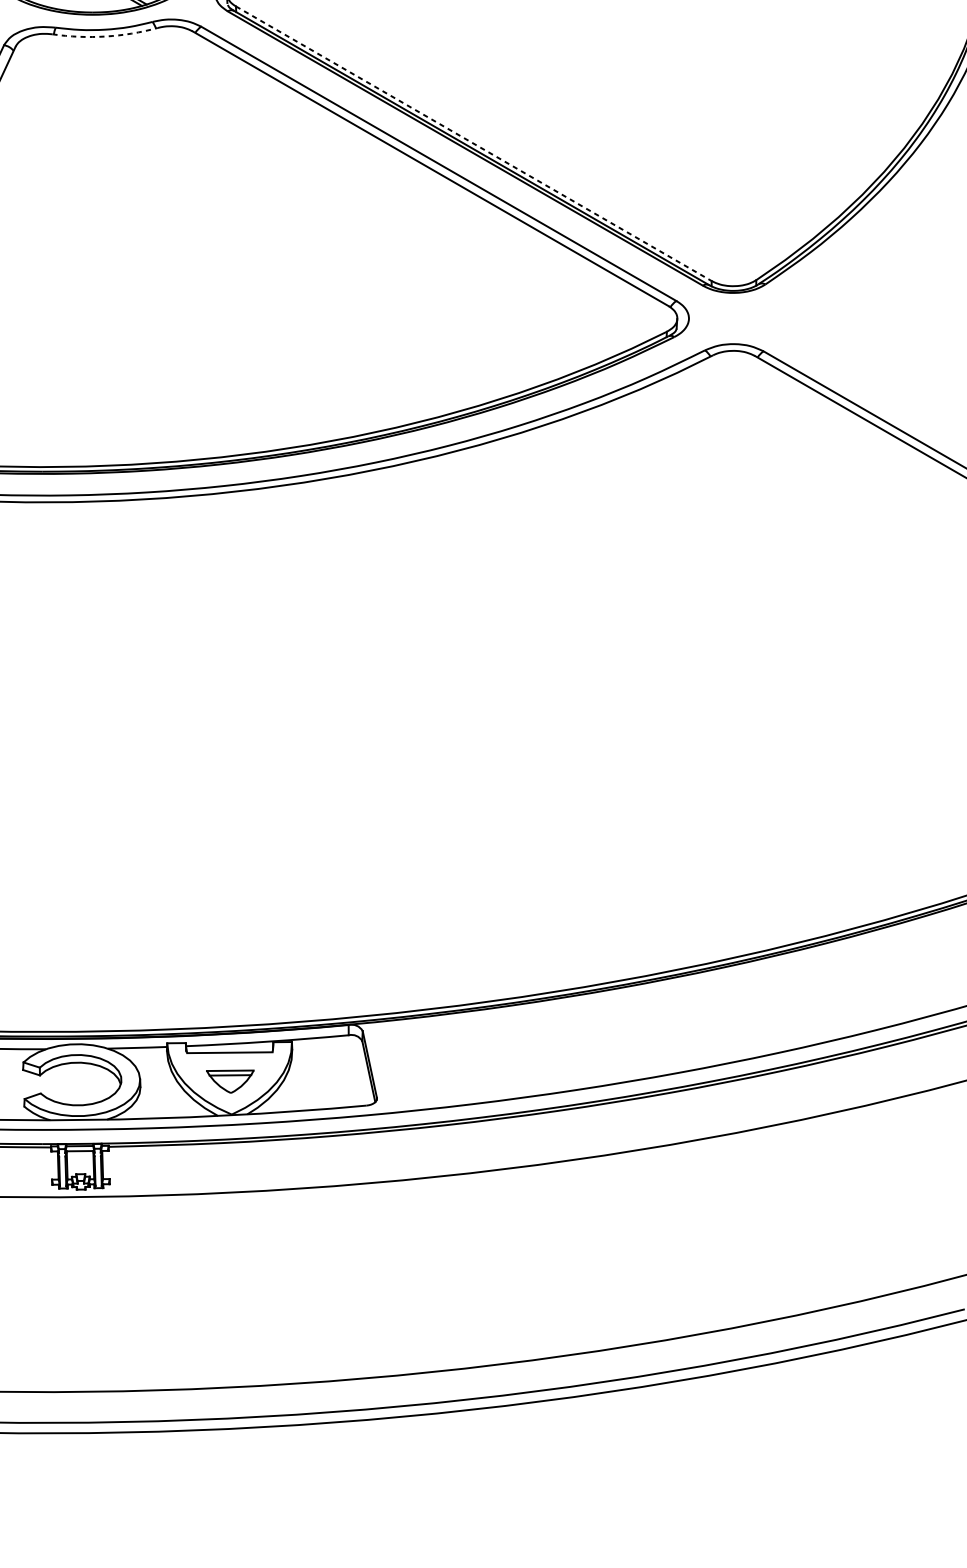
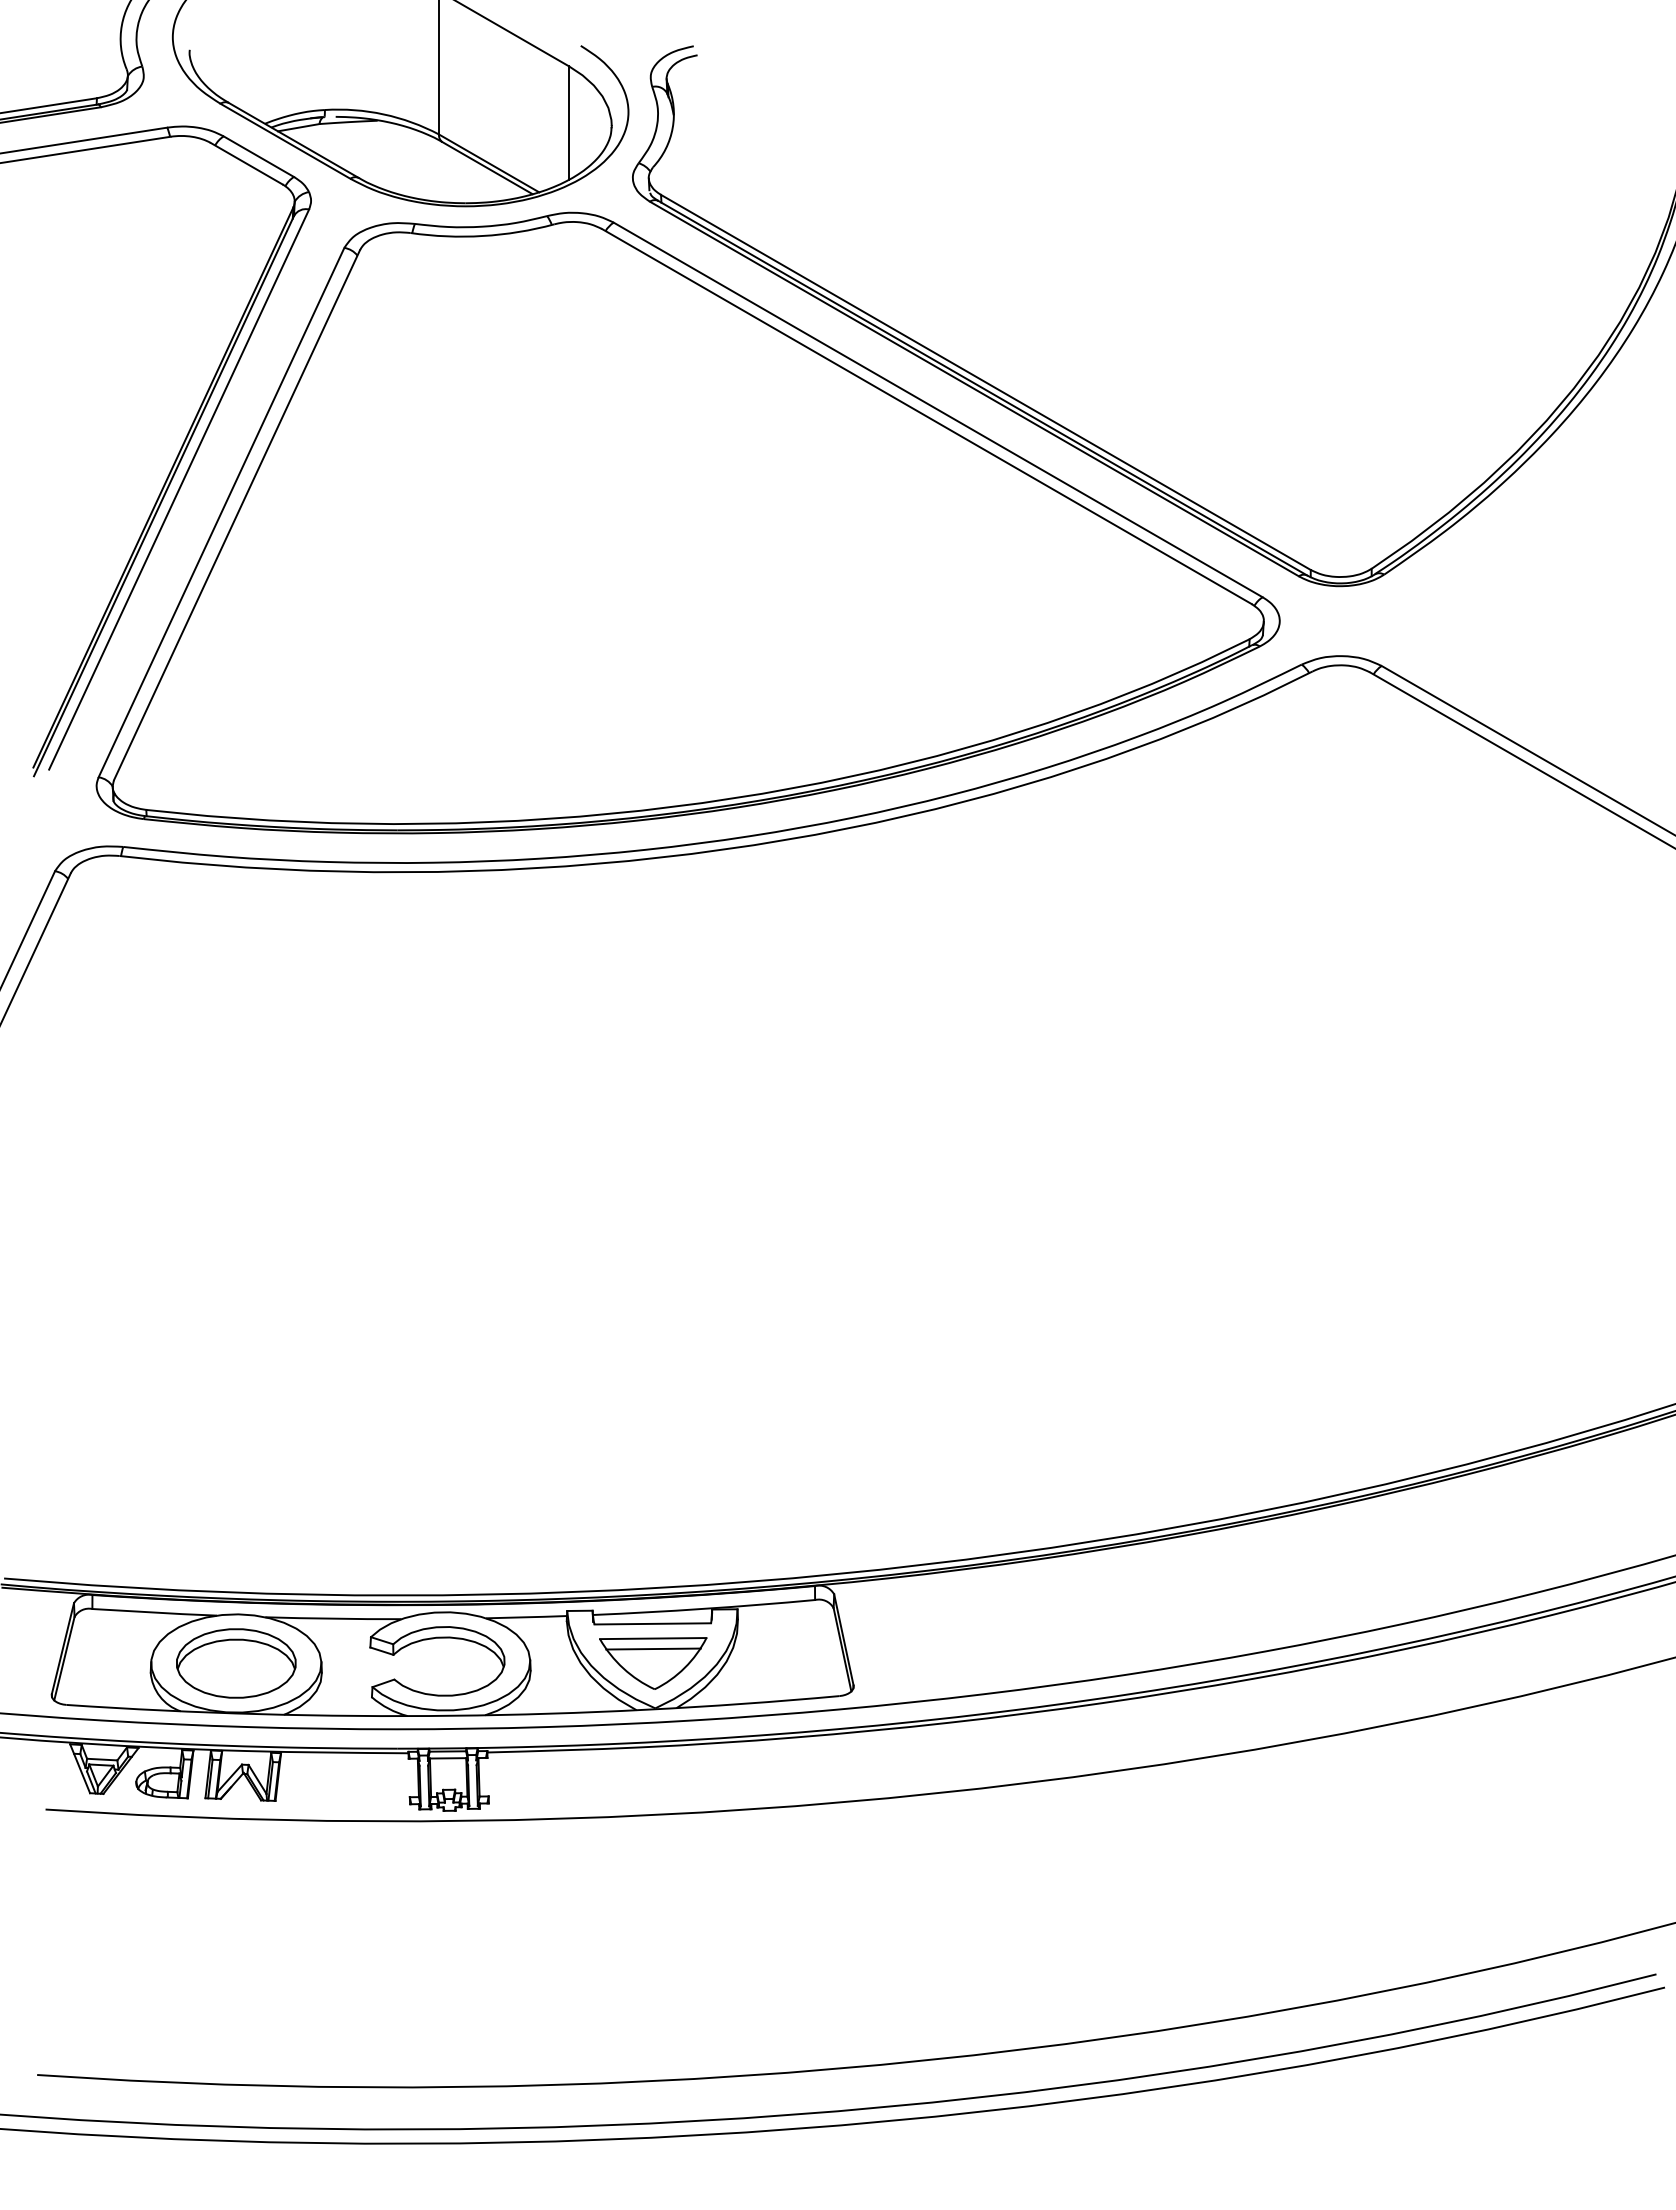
arc: (105, 36) -> (482, 236), dashed -> solid
line: (474, 143) -> (986, 382), dashed -> solid
part: (230, 1081) -> (653, 1663), size x1.67

